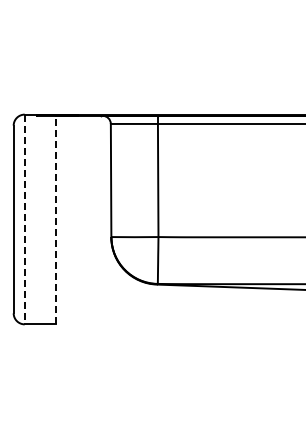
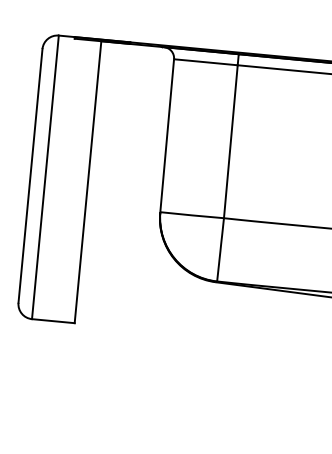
line: (24, 219) -> (45, 177), dashed -> solid
line: (56, 219) -> (88, 181), dashed -> solid

